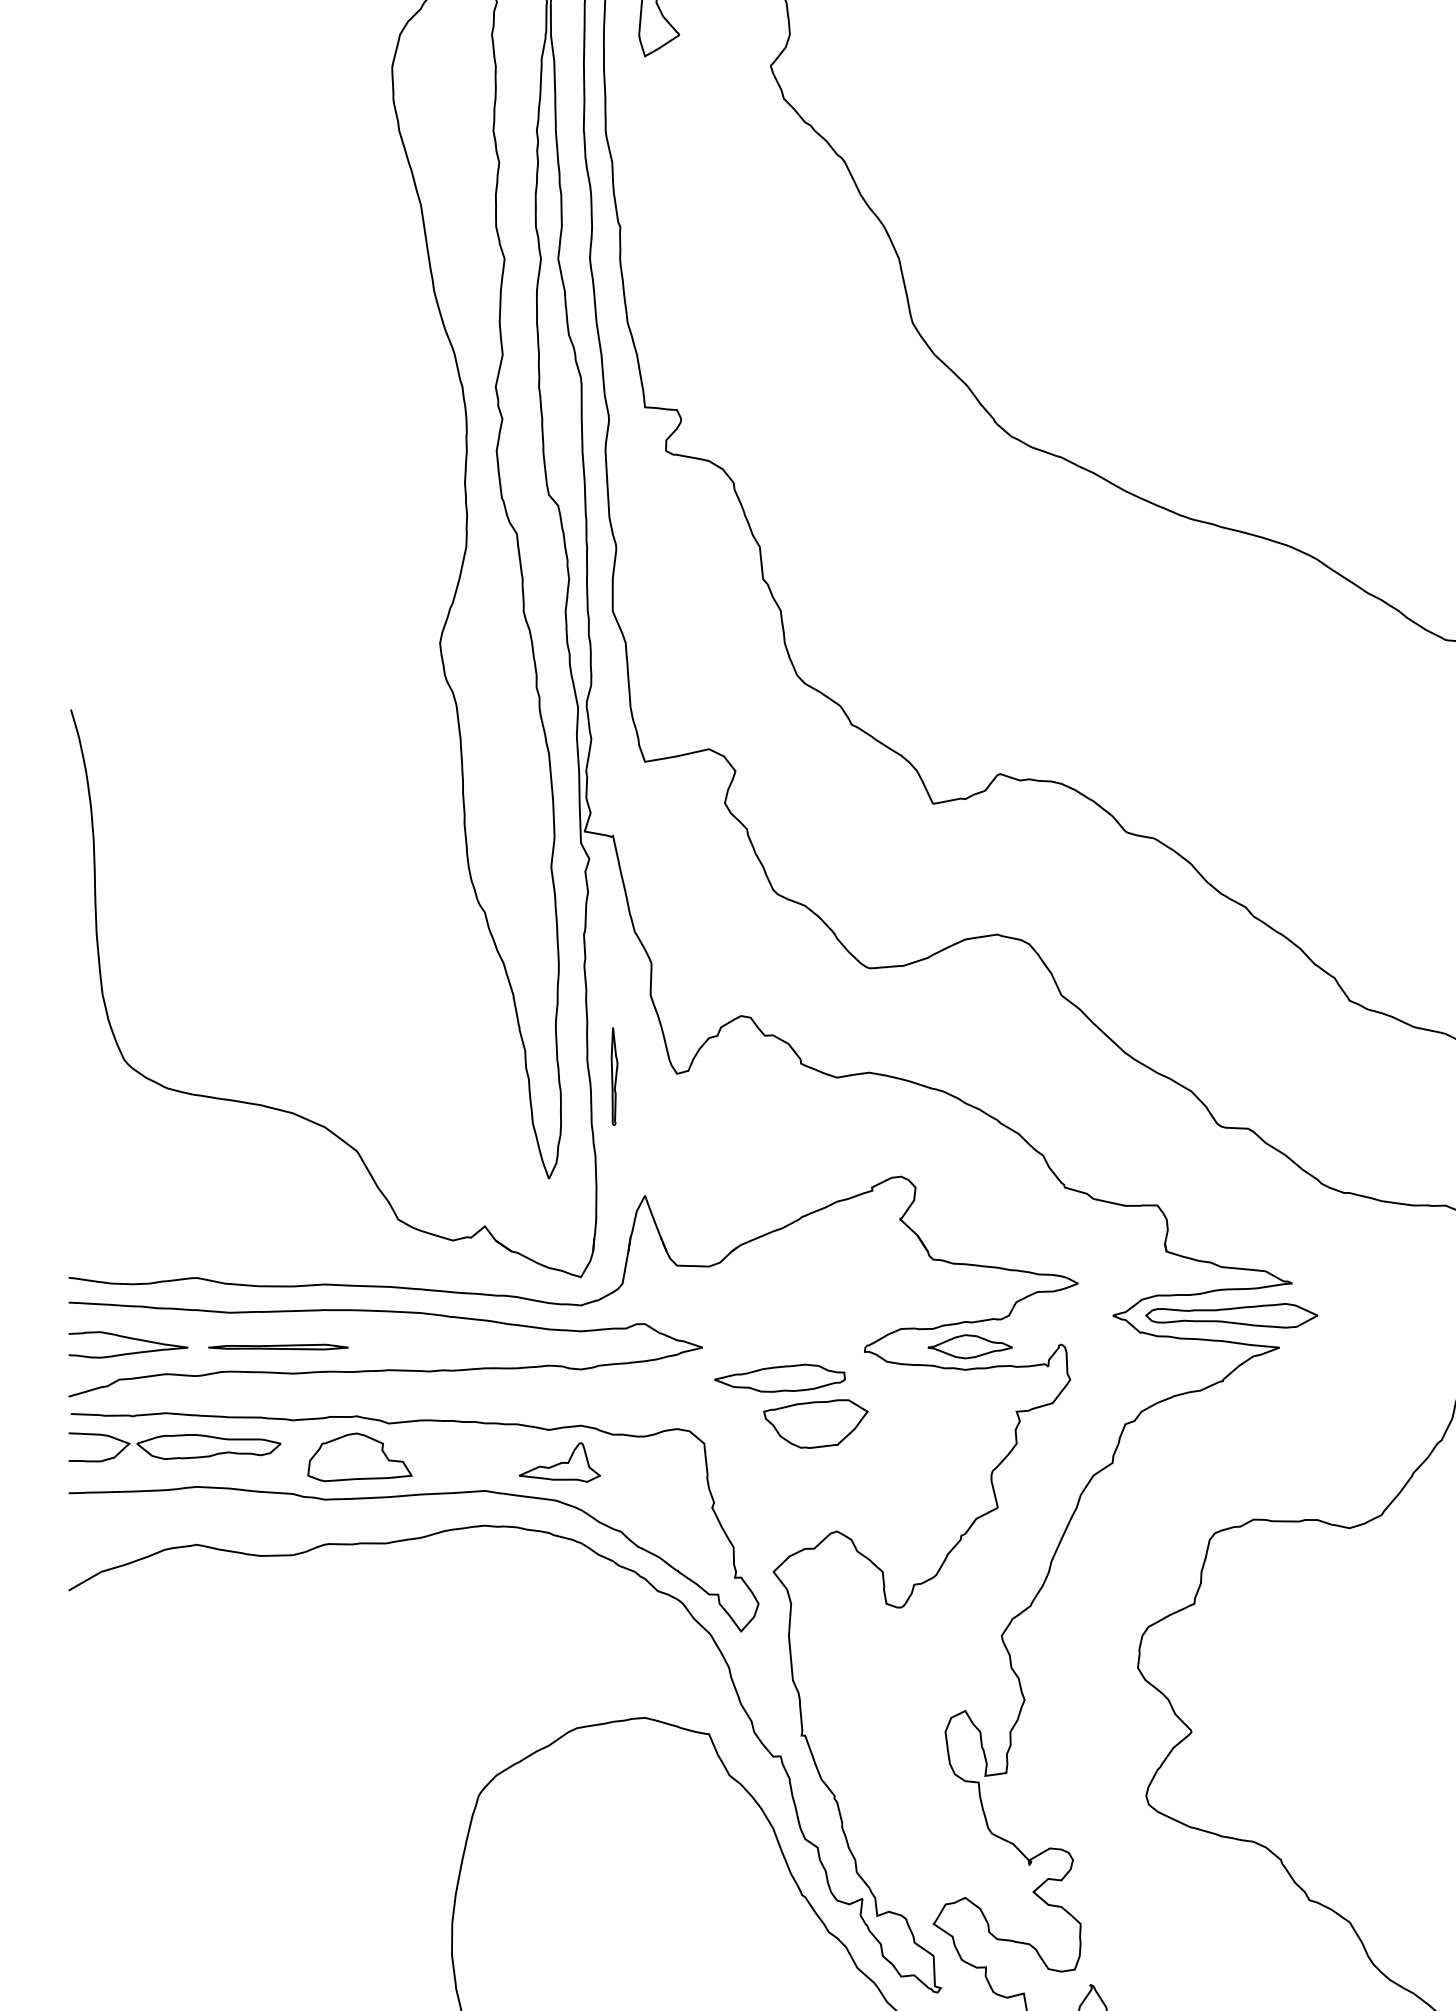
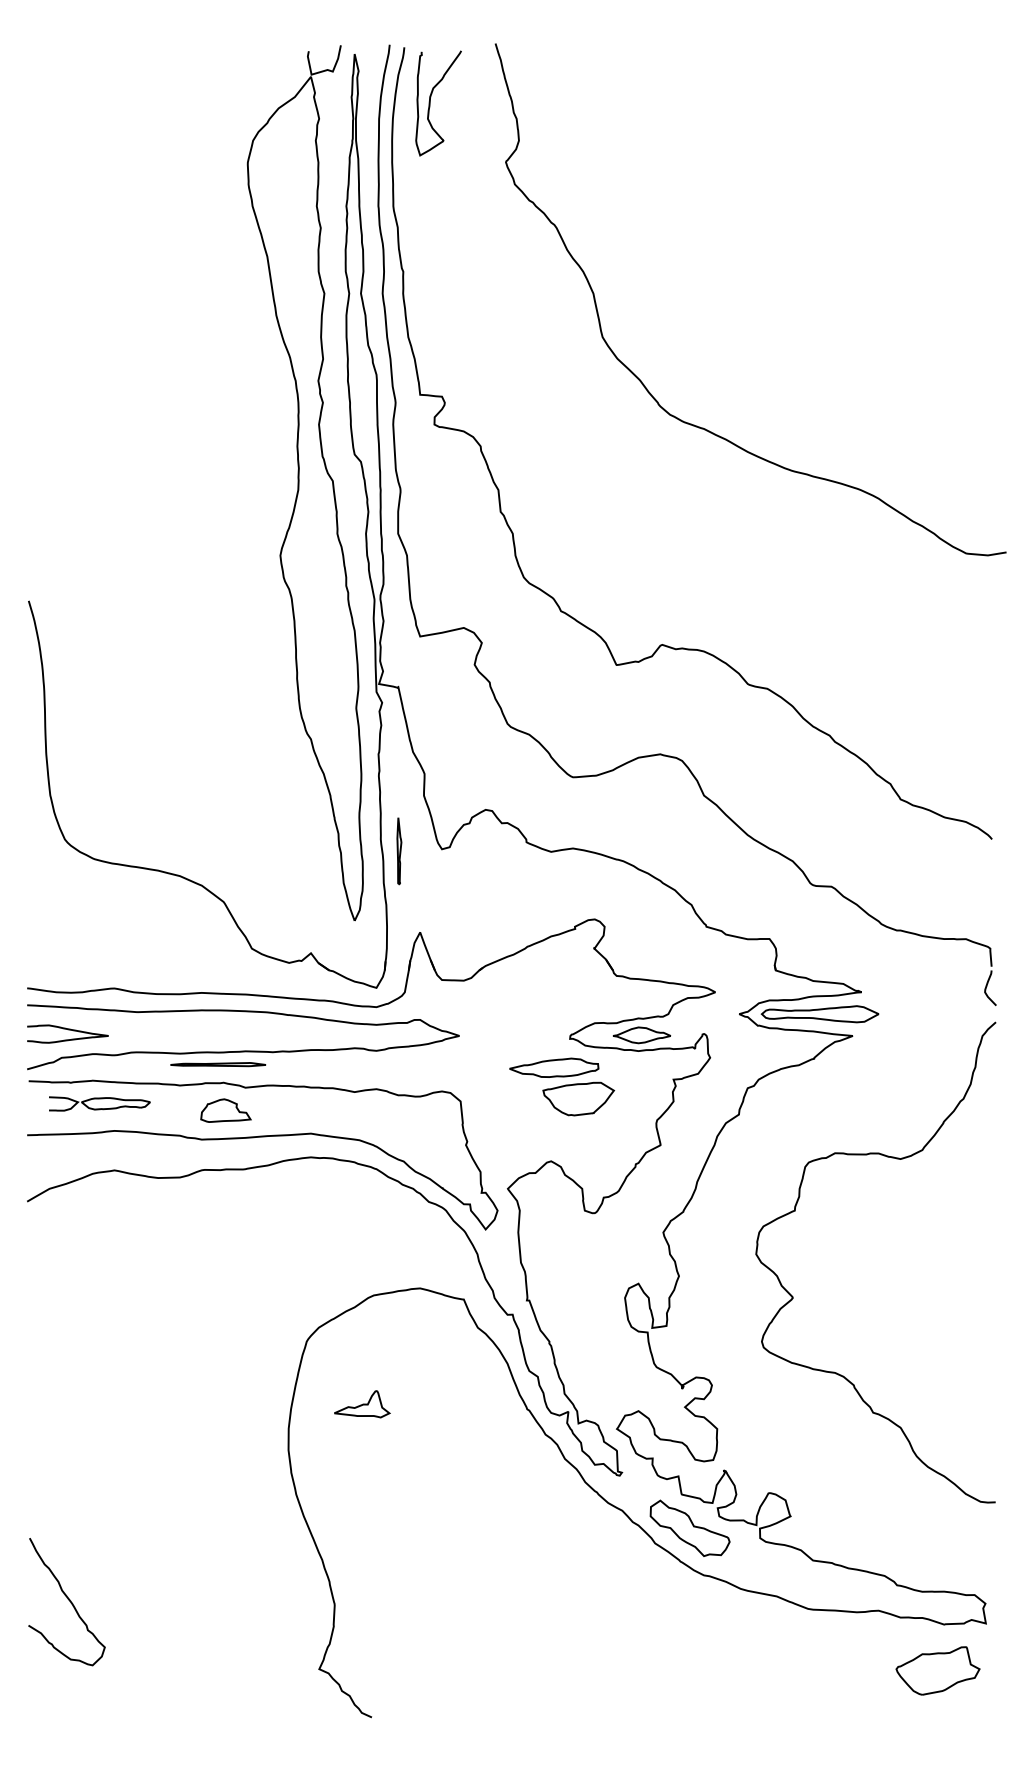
part: (278, 1346) -> (218, 1064), moved
part: (792, 1405) -> (562, 1086), moved
part: (174, 1446) -> (99, 1103), size x0.7
part: (359, 1456) -> (225, 1110), size x0.7
part: (560, 1462) -> (362, 1404), moved

